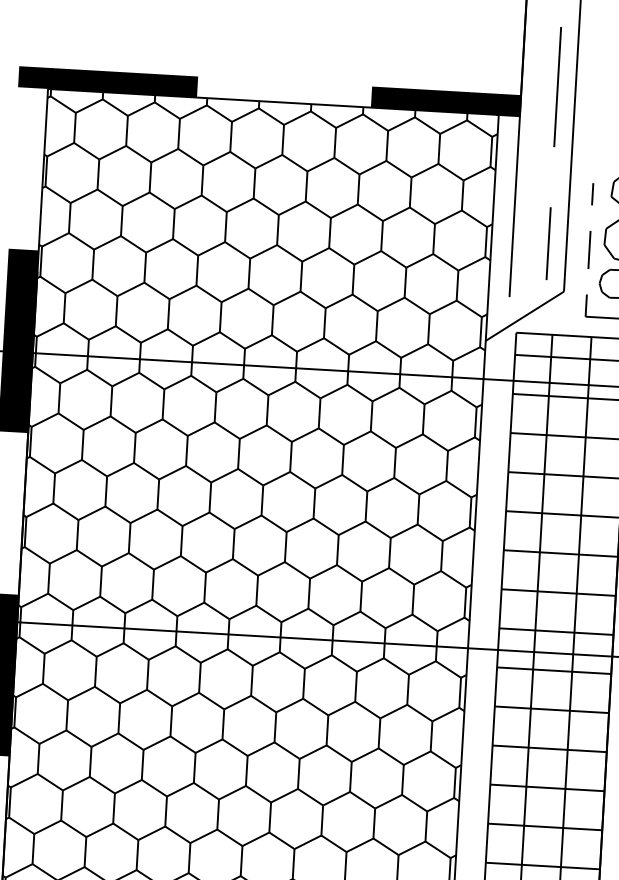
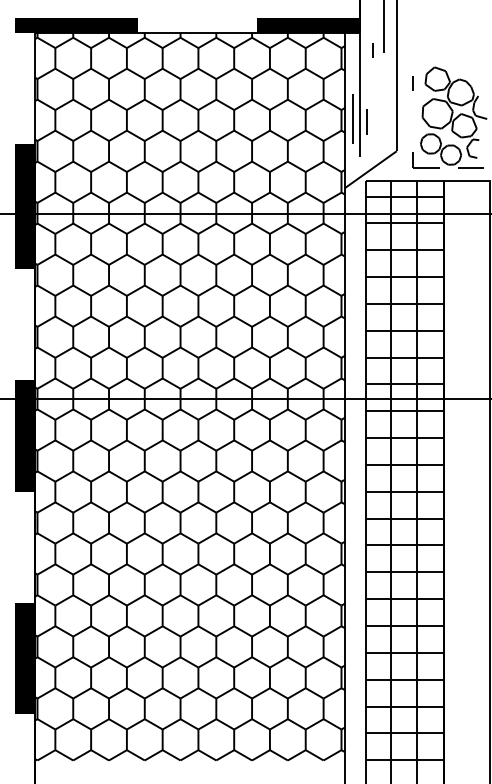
line: (537, 143) -> (372, 50), added
line: (547, 242) -> (352, 118), moved
line: (589, 249) -> (366, 121), moved

